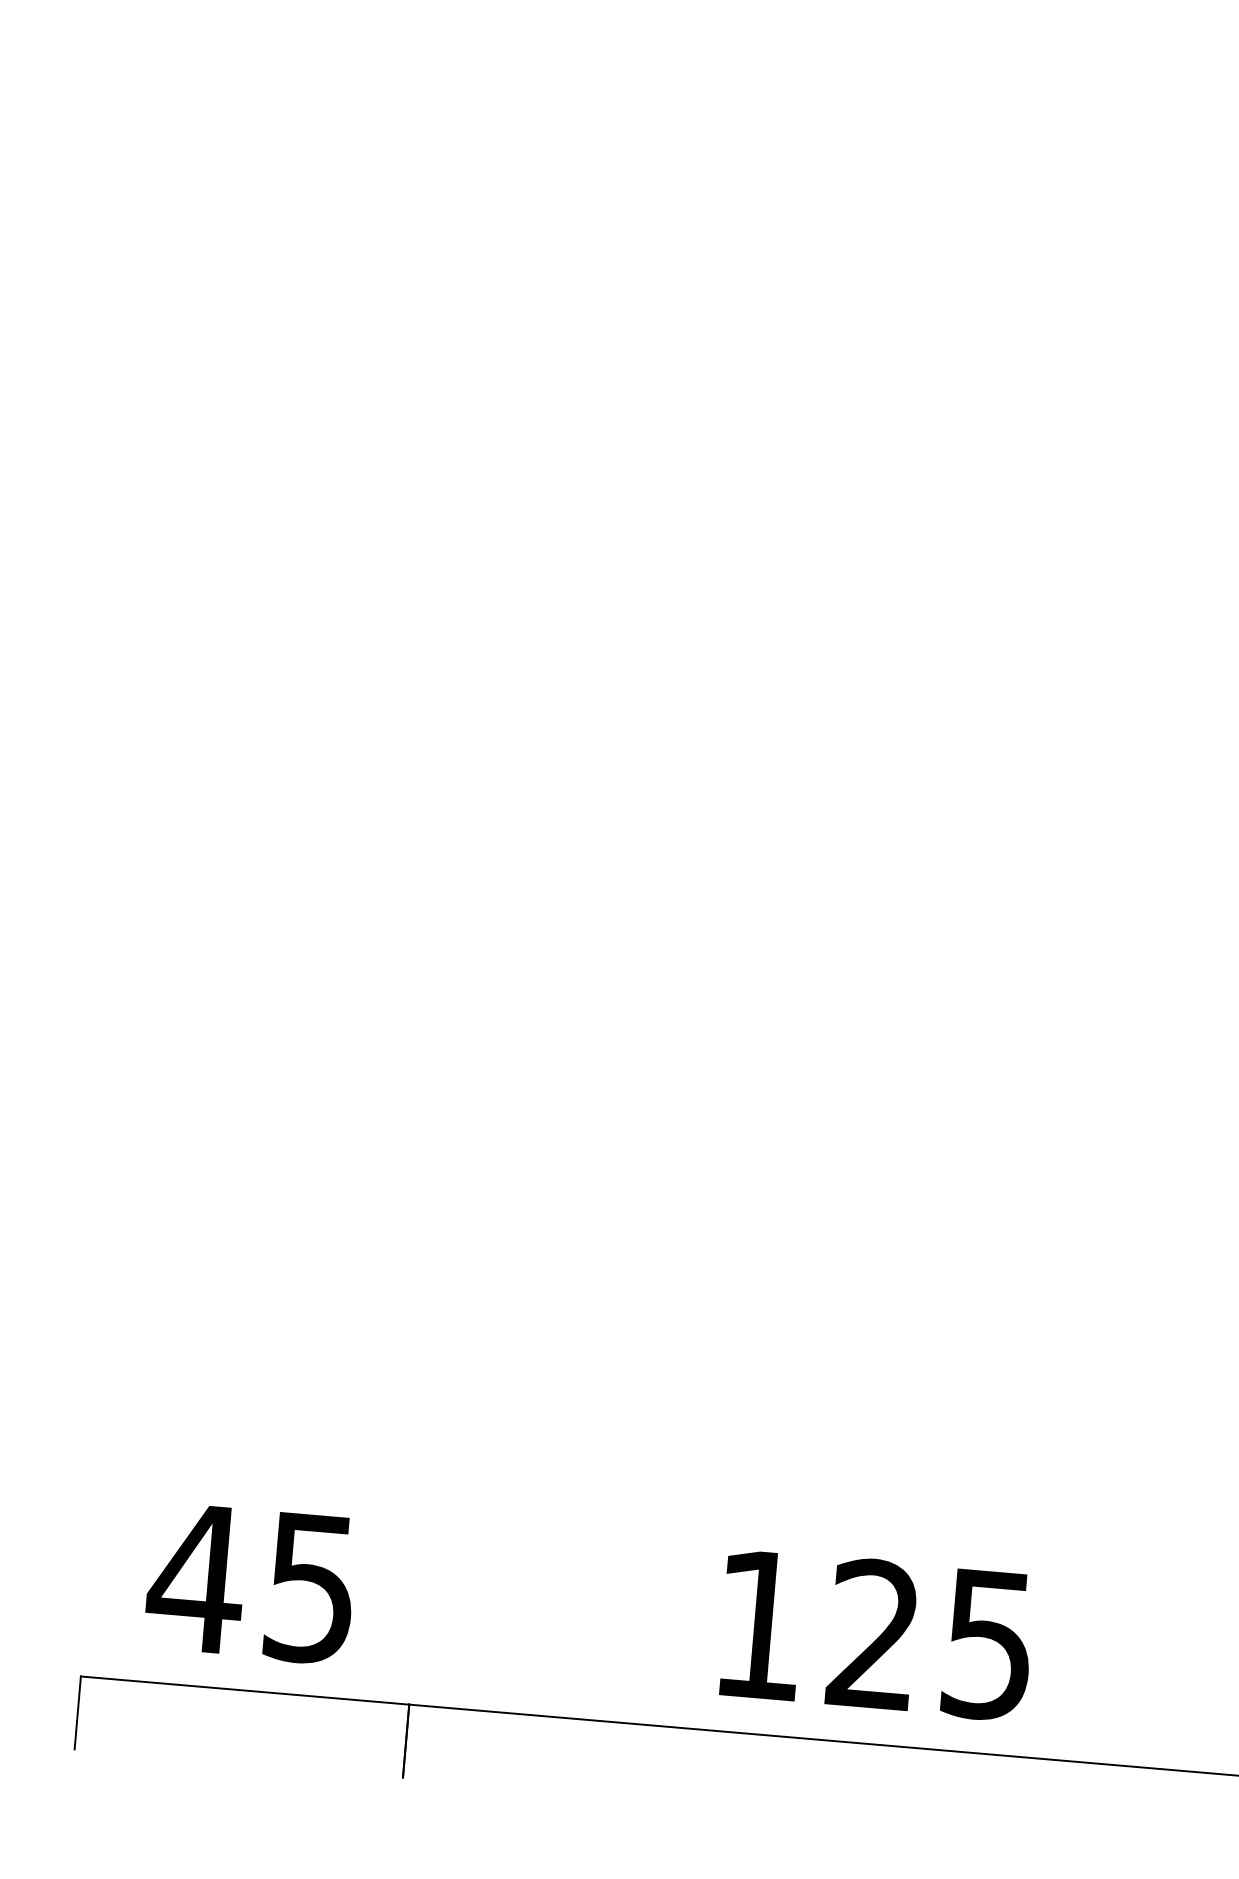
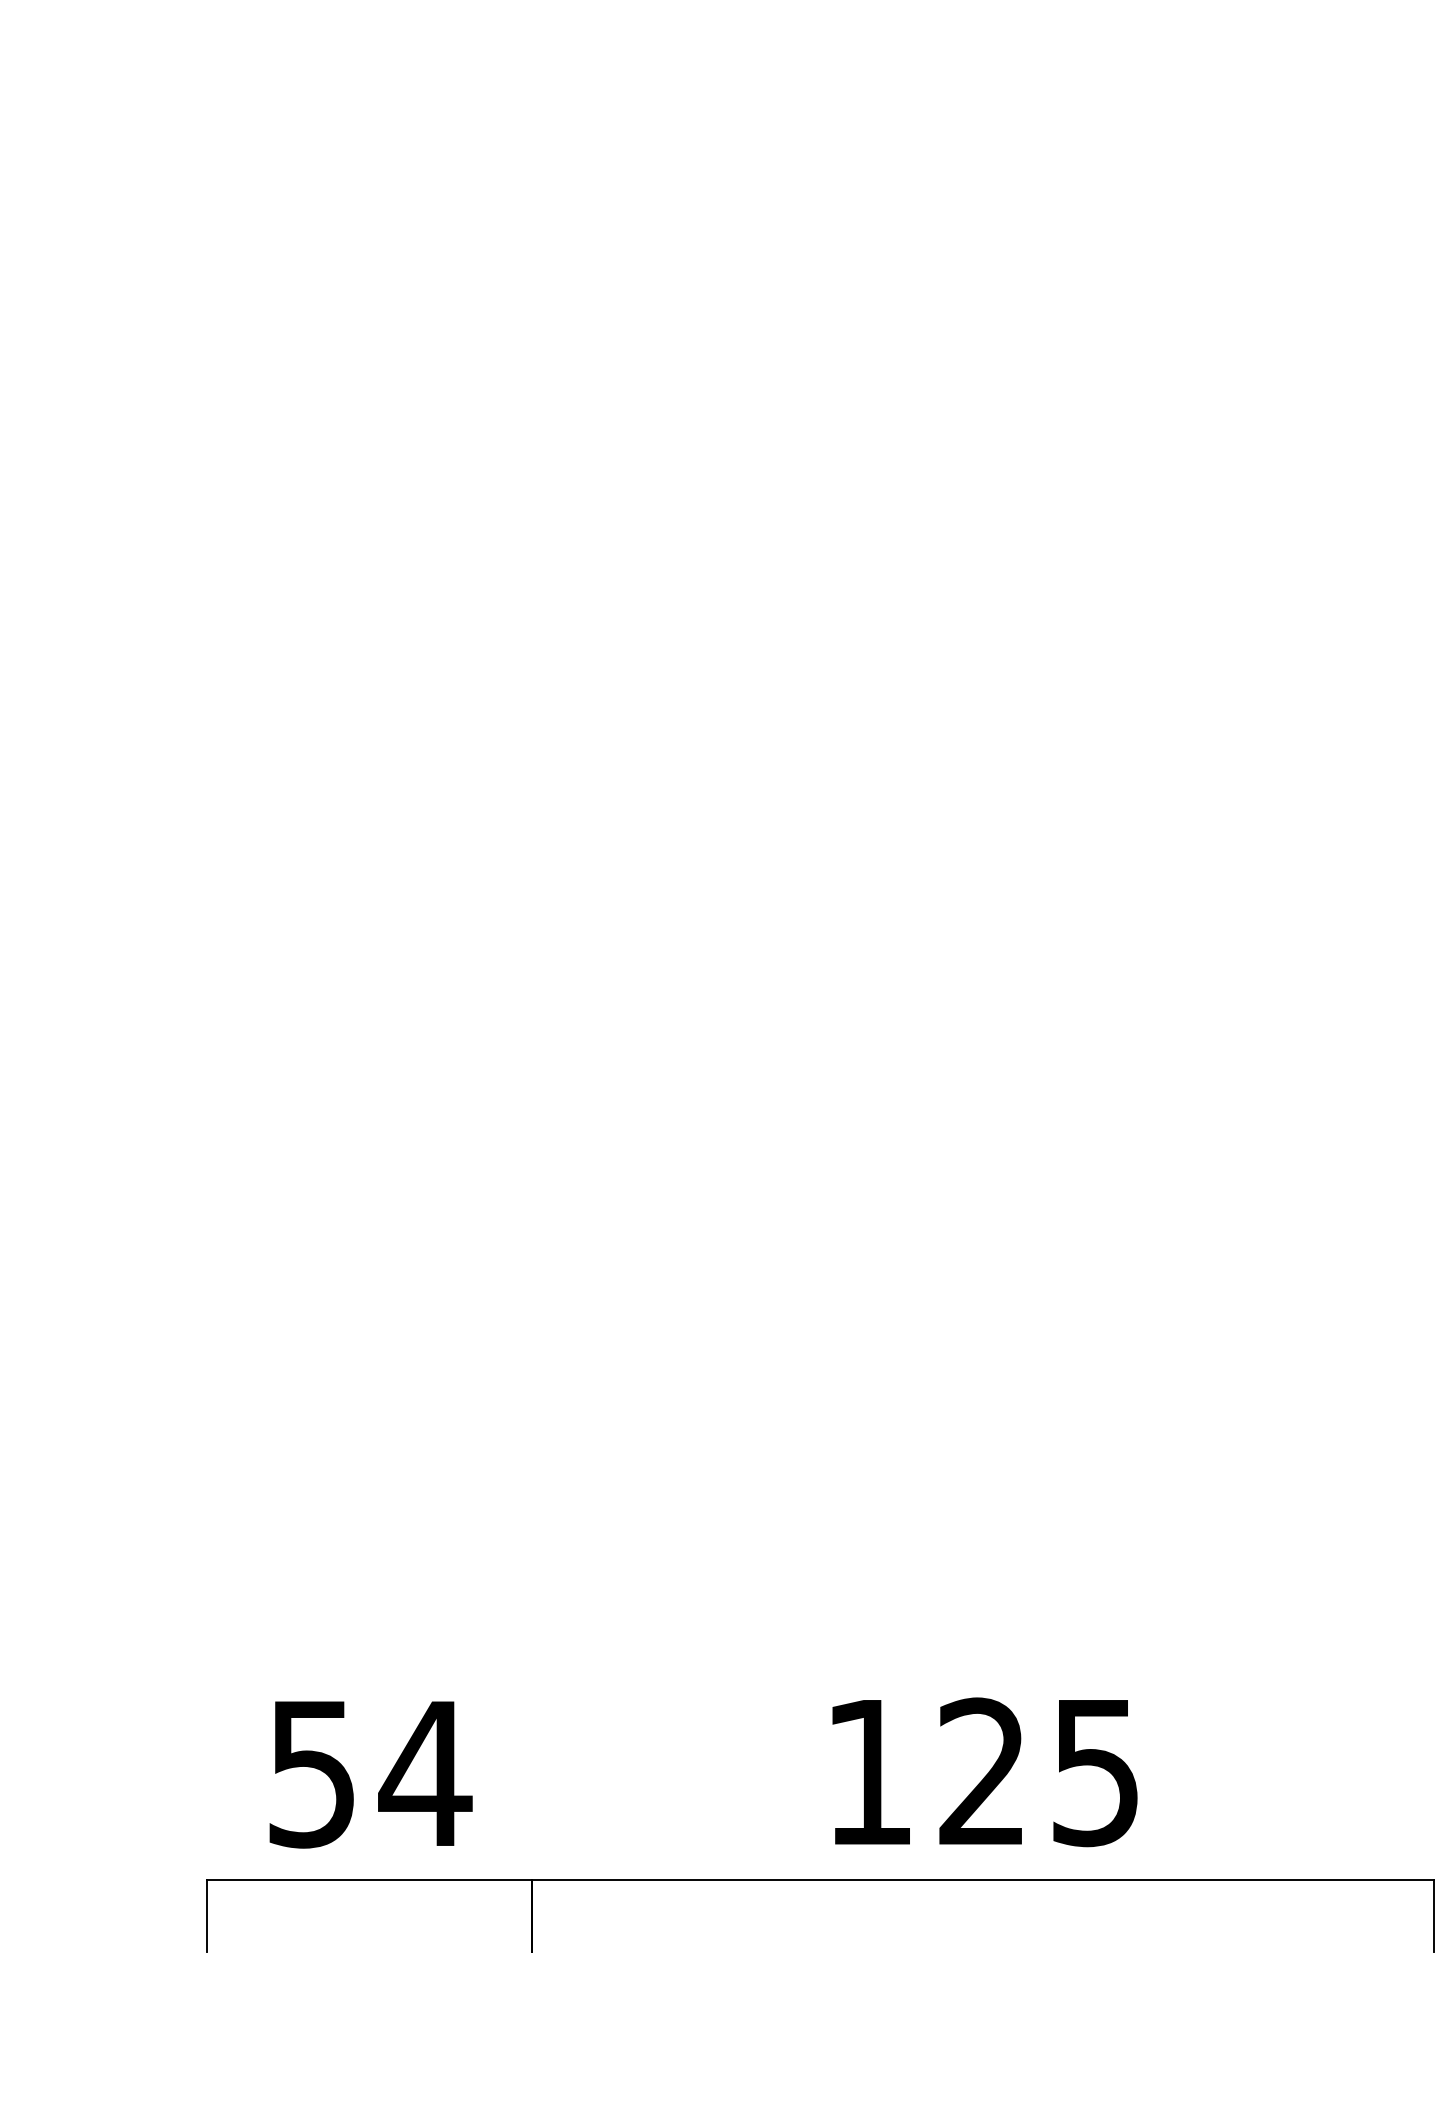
text: (253, 1583) -> (368, 1774), 45 -> 54

